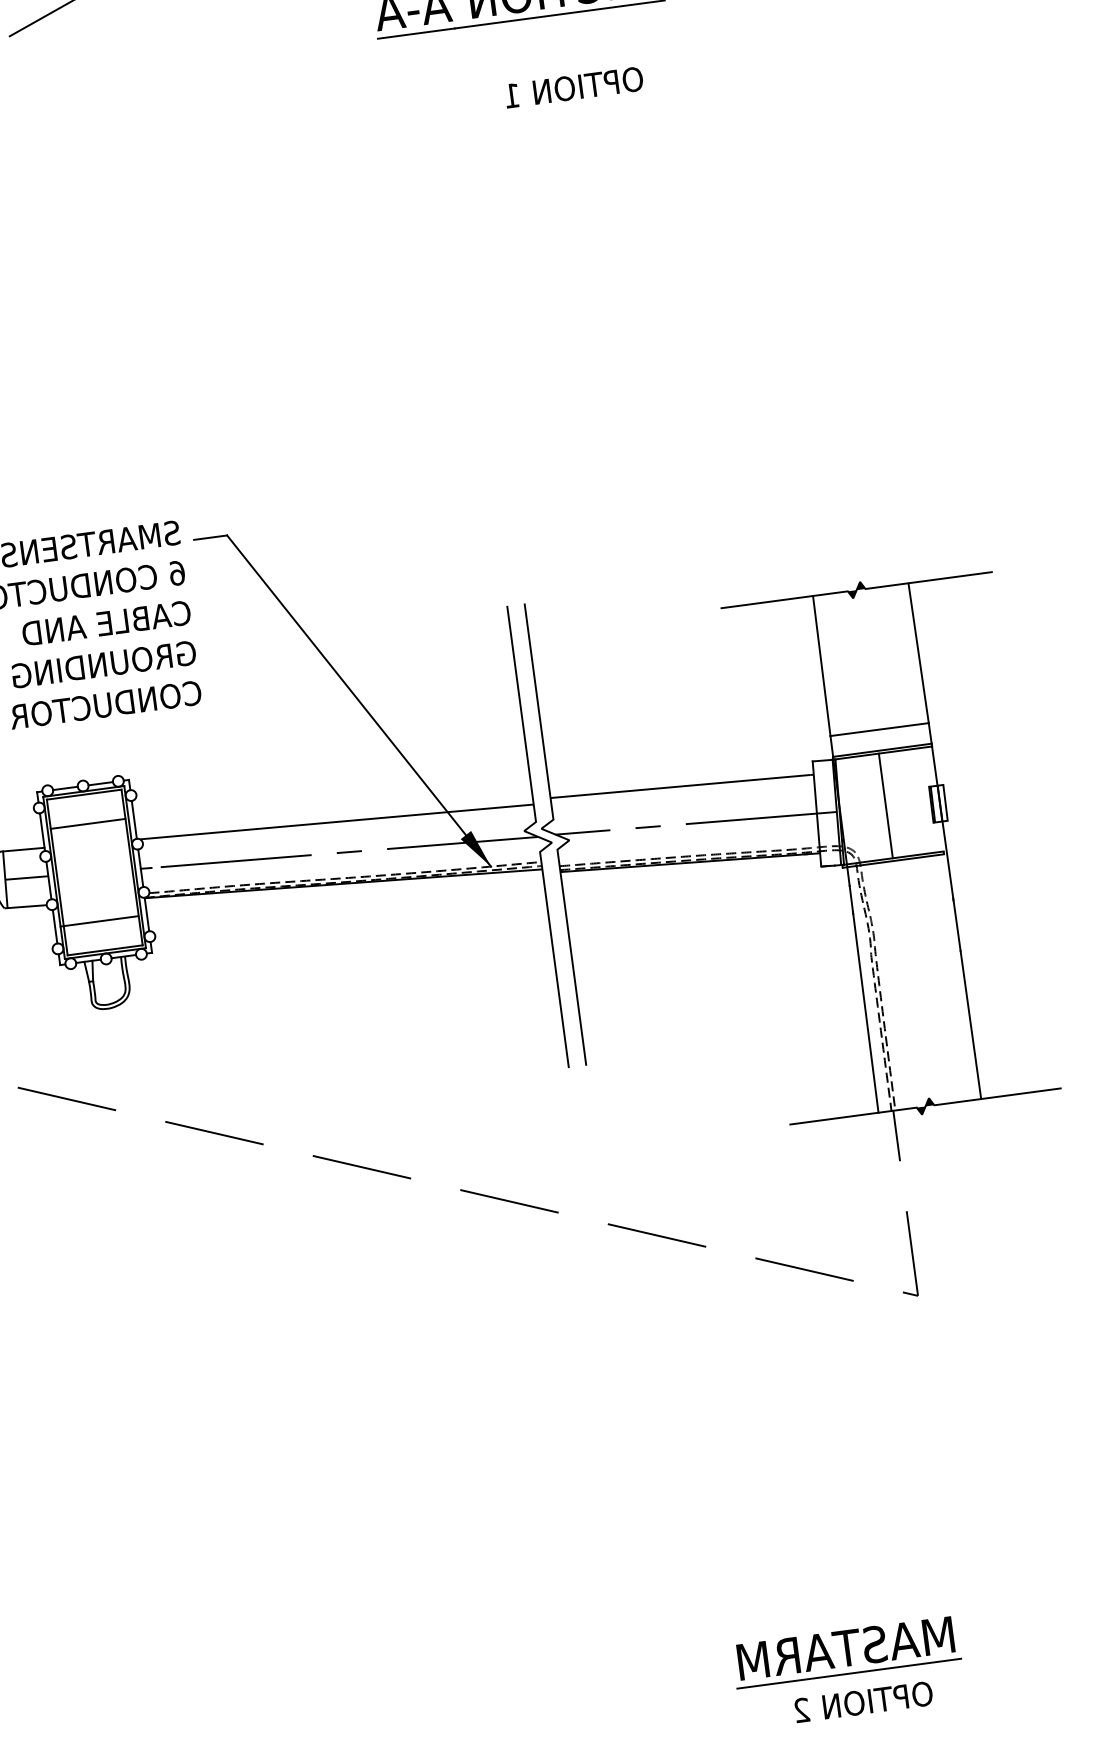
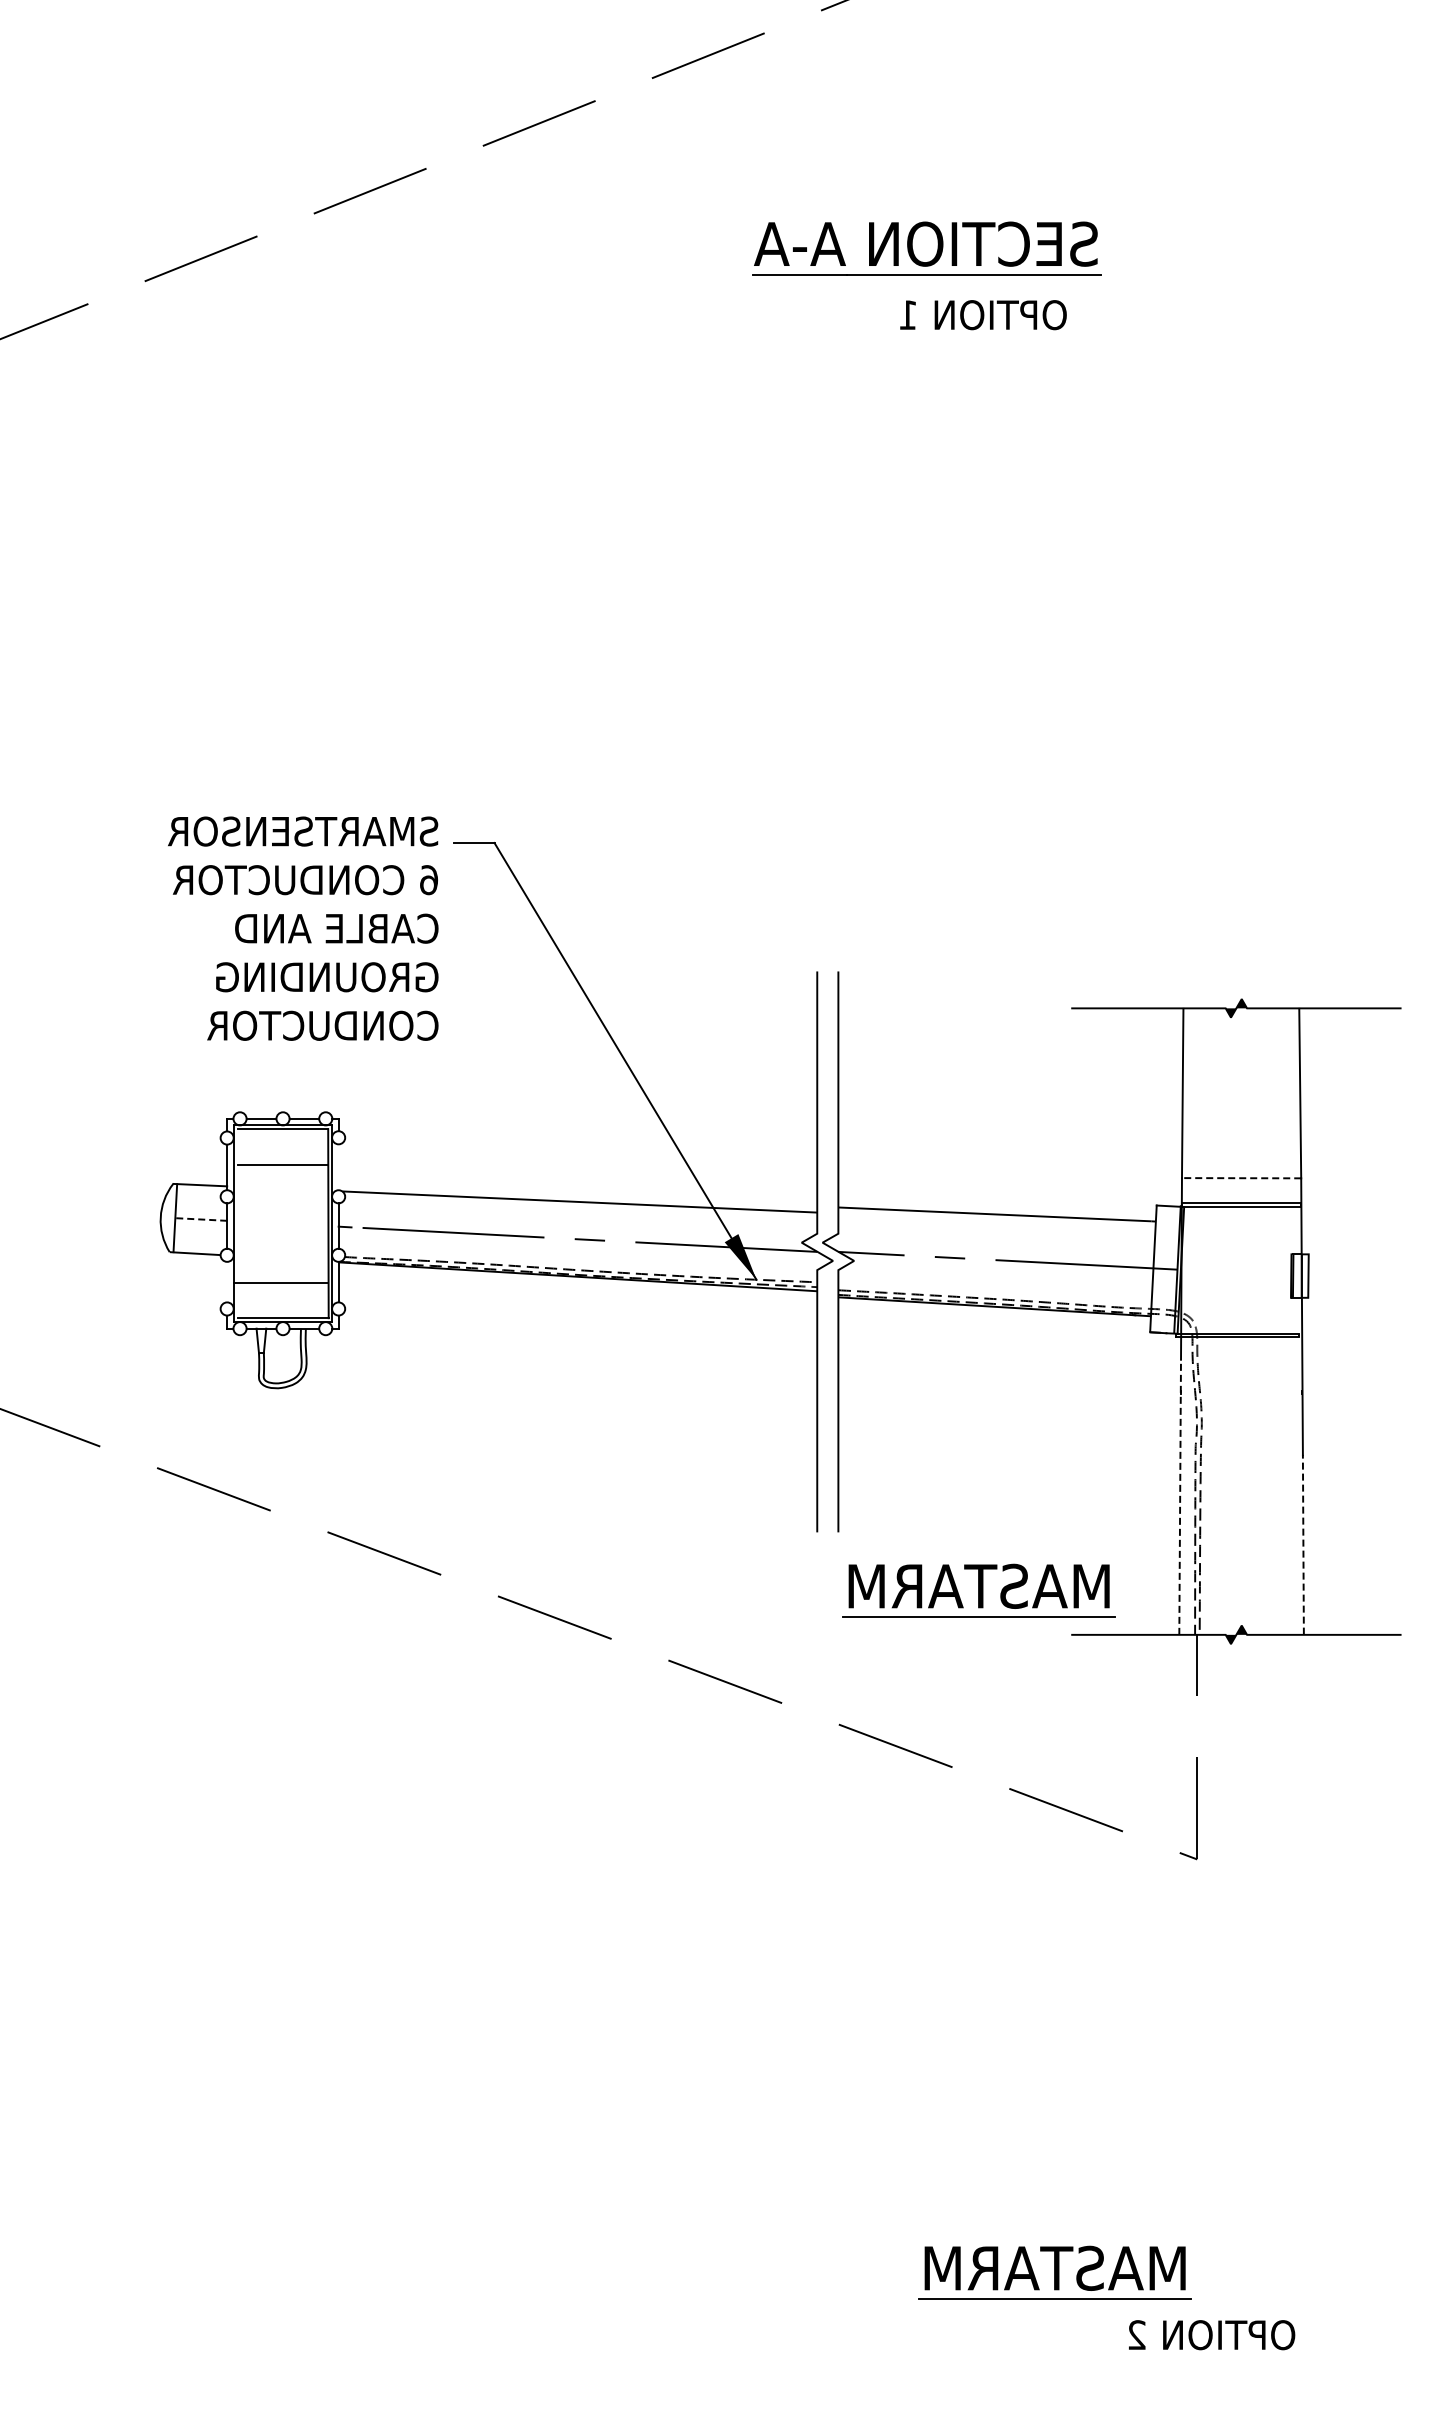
text: (574, 87) -> (983, 315), moved
line: (879, 729) -> (1241, 1178), solid -> dashed
line: (885, 805) -> (1236, 1269), removed
line: (134, 820) -> (338, 1167), removed
line: (57, 877) -> (237, 1223), removed
line: (26, 878) -> (200, 1219), solid -> dashed
line: (55, 926) -> (227, 1281), removed
line: (864, 999) -> (1180, 1497), solid -> dashed
line: (970, 1024) -> (1303, 1544), solid -> dashed
part: (708, 1098) -> (978, 1590), added
text: (864, 1702) -> (1212, 2335), moved

